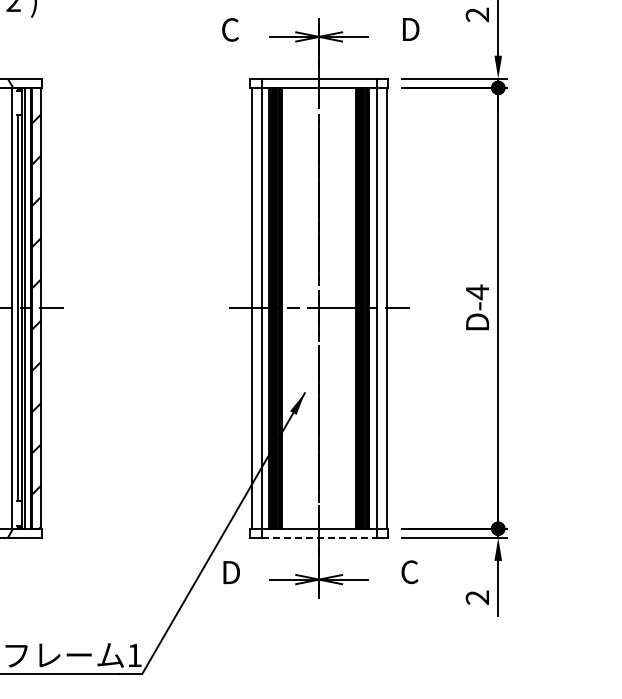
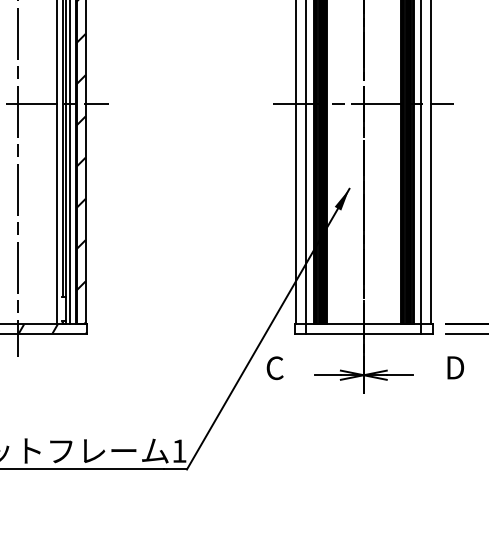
line: (319, 537) -> (364, 333), dashed -> solid
text: (230, 572) -> (275, 368), D -> C
text: (410, 572) -> (455, 368), C -> D

